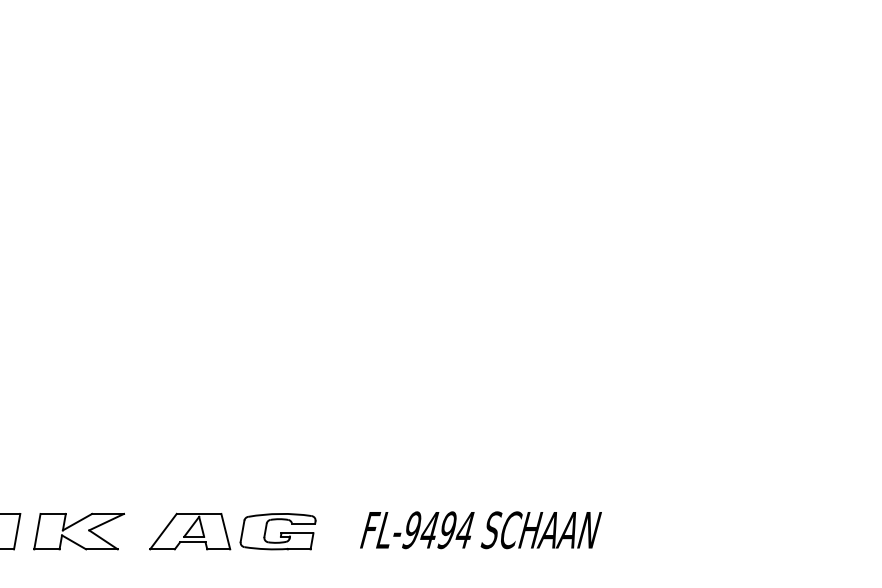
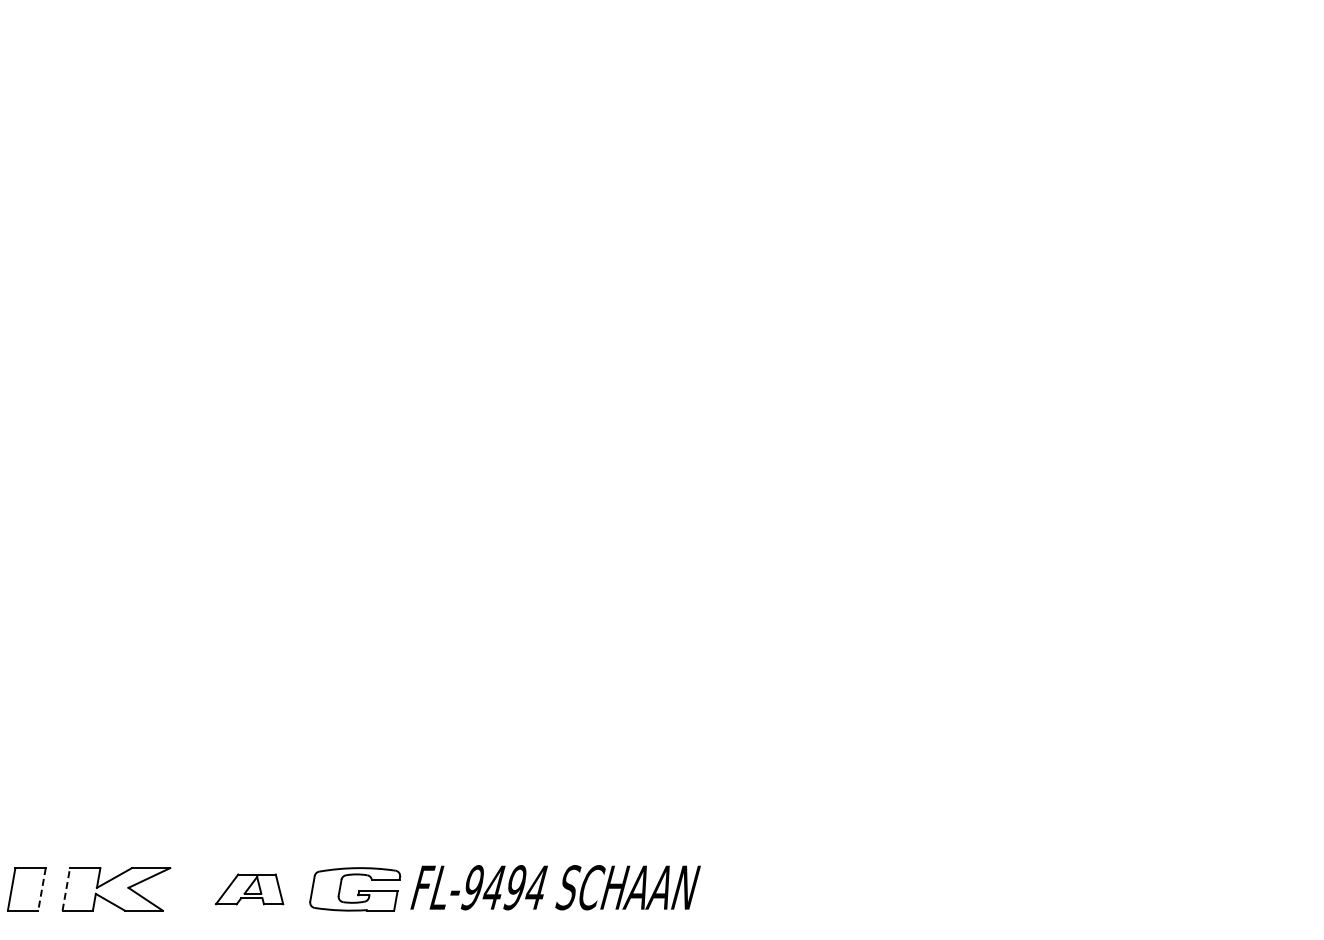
text: (480, 530) -> (555, 887), moved
line: (17, 531) -> (42, 889), solid -> dashed
line: (37, 531) -> (66, 889), solid -> dashed
part: (190, 531) -> (249, 889), size x0.7

